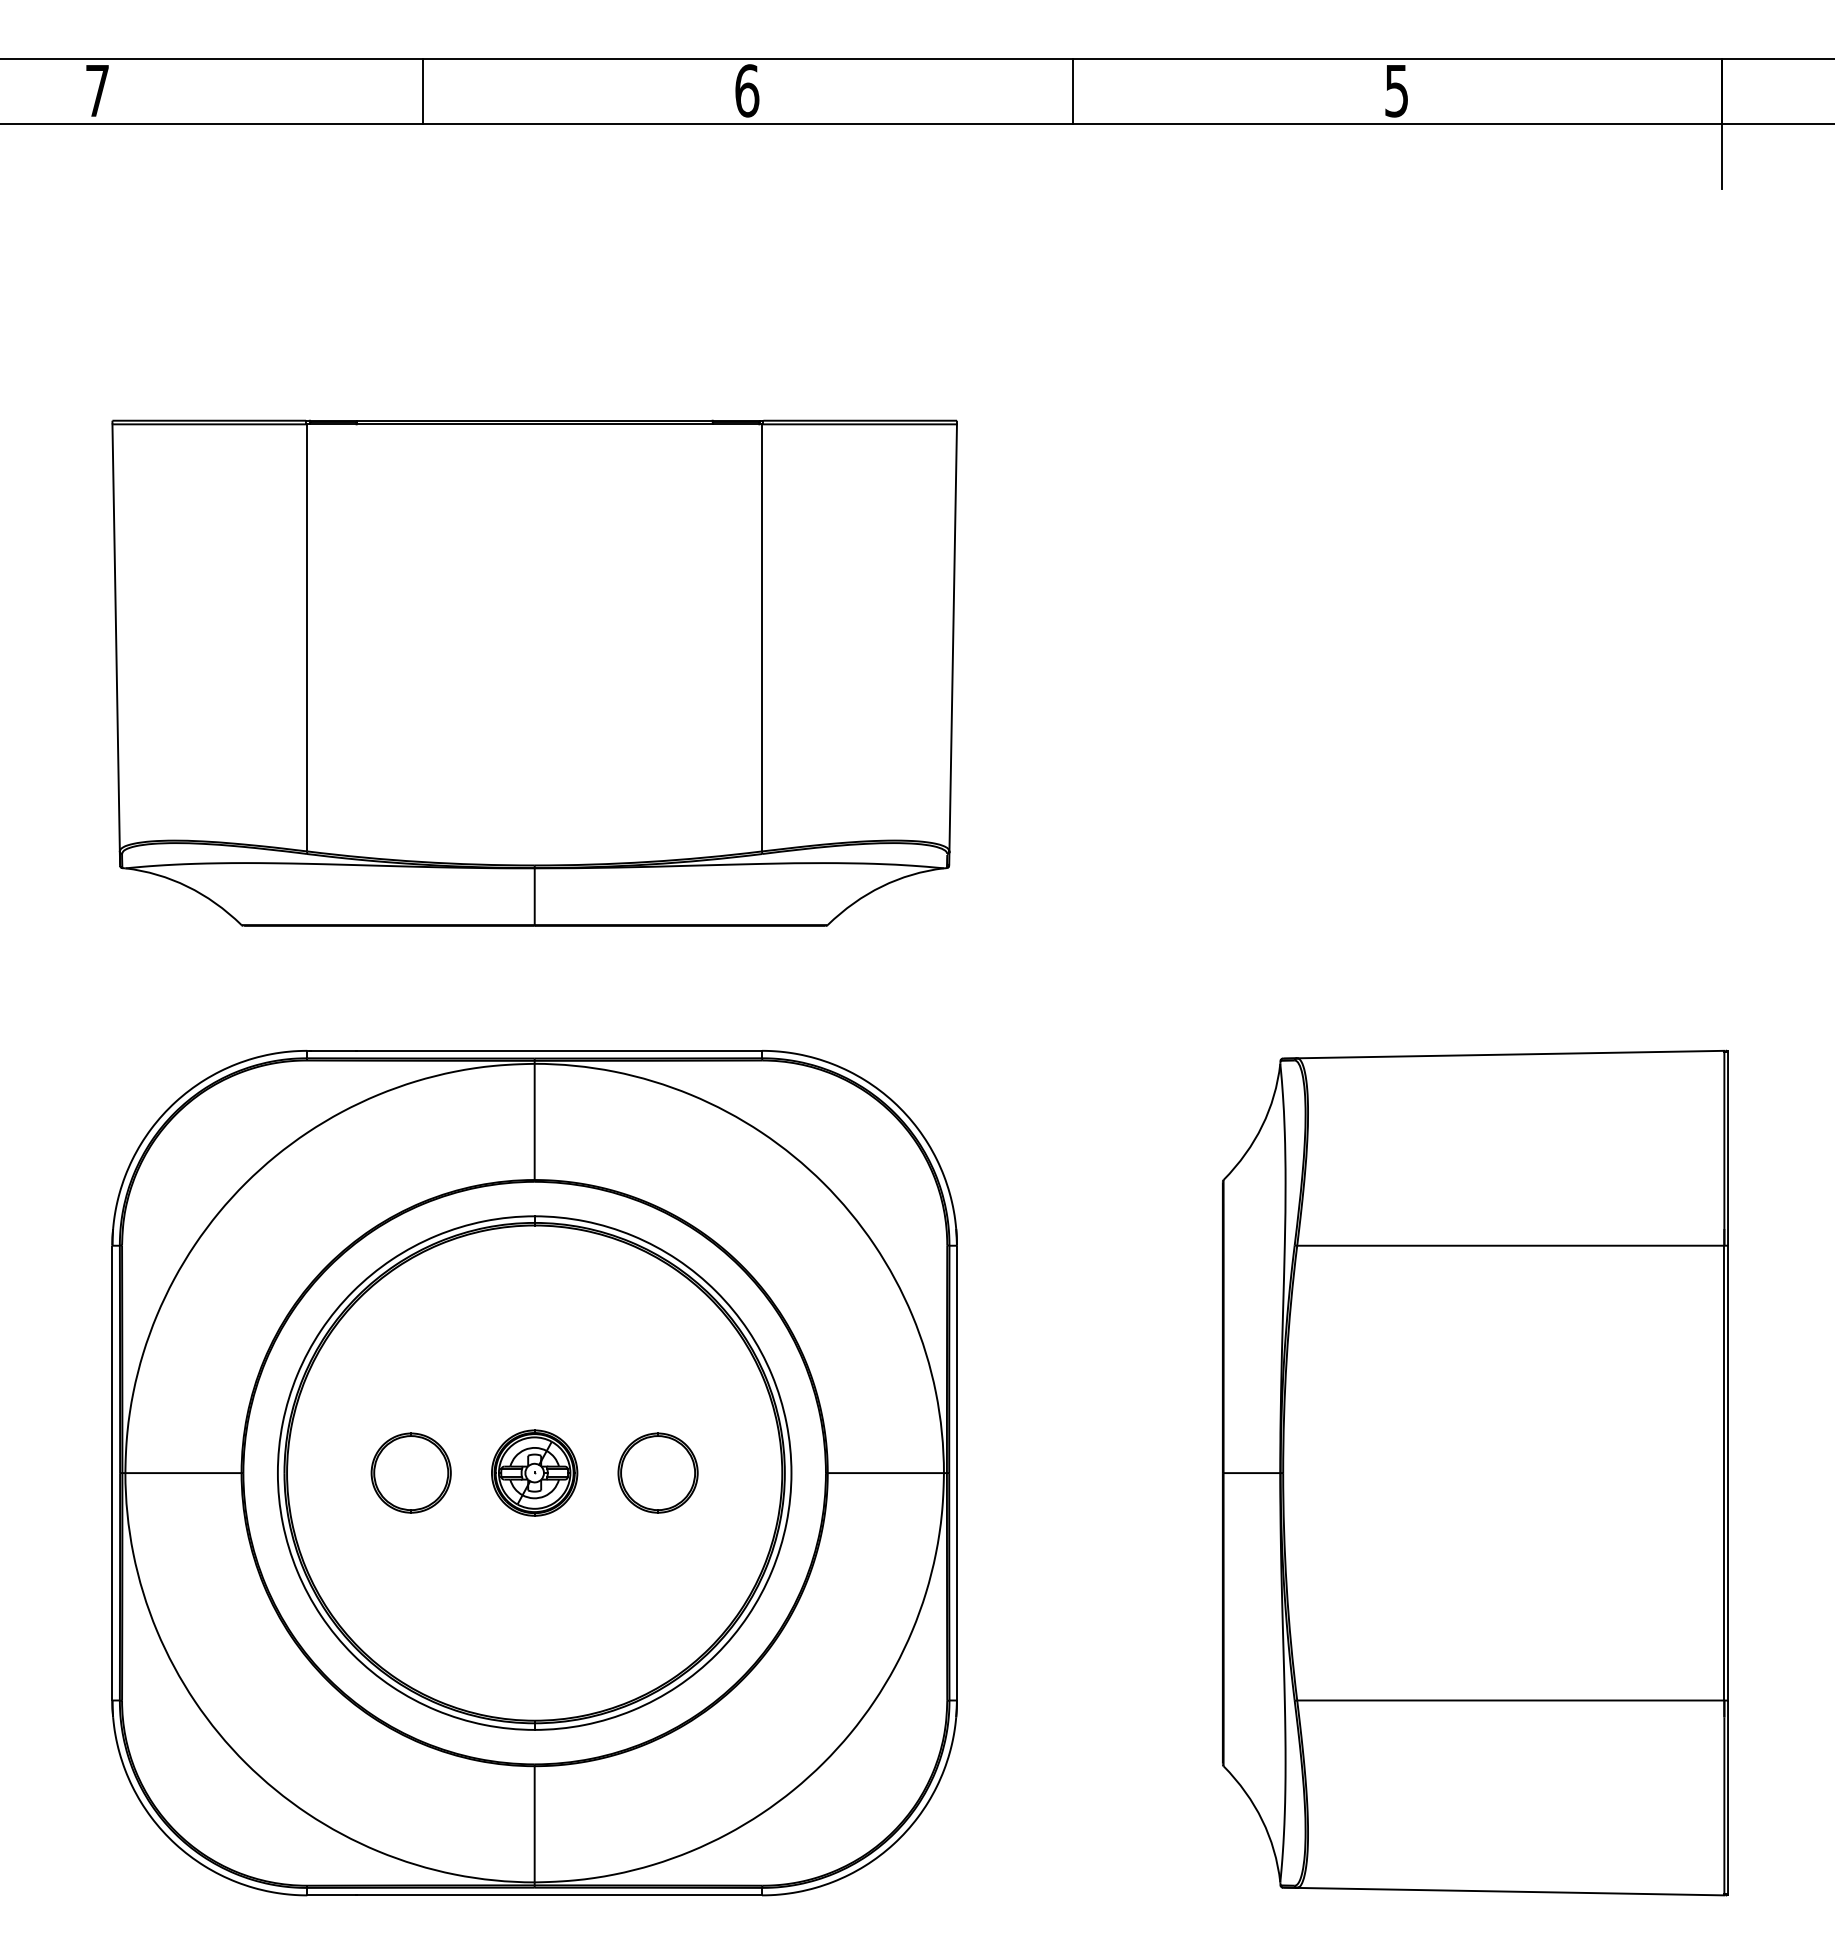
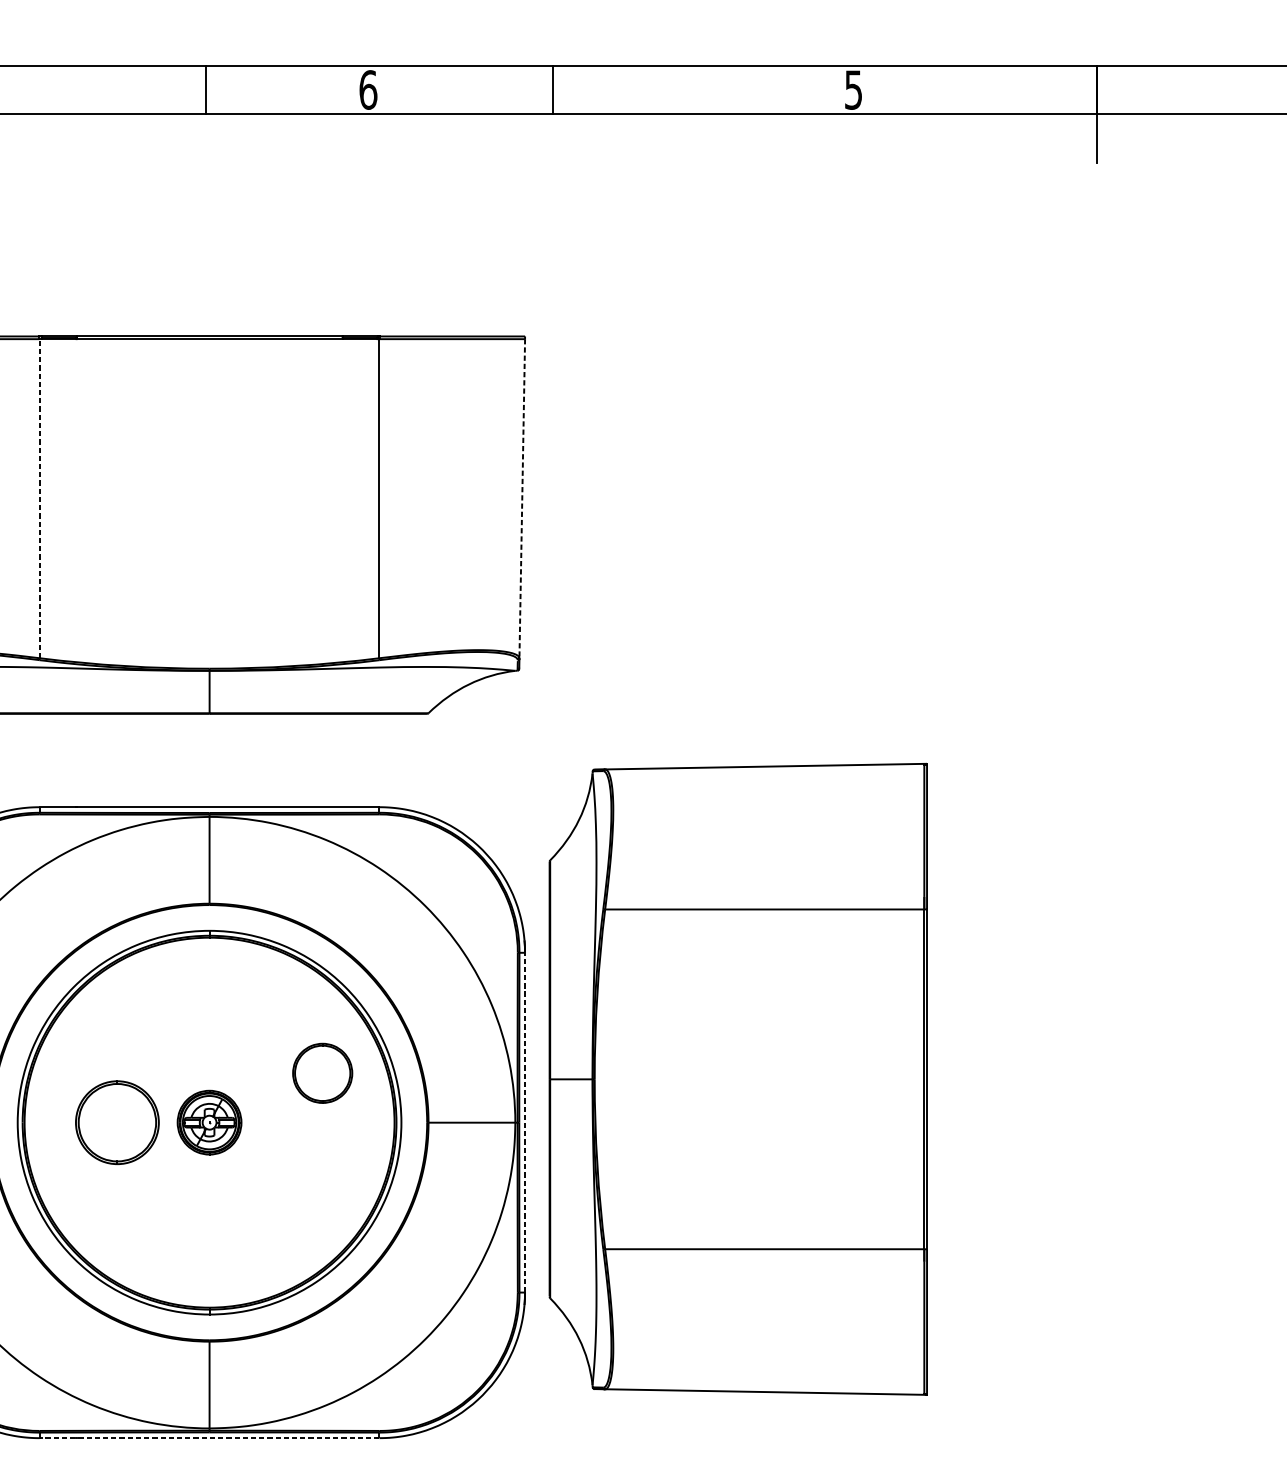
line: (422, 90) -> (205, 89), moved
line: (1072, 90) -> (553, 89), moved
line: (307, 637) -> (39, 498), solid -> dashed
line: (953, 637) -> (522, 498), solid -> dashed
line: (956, 1471) -> (524, 1121), solid -> dashed
part: (410, 1472) -> (116, 1122), size x1.4
part: (657, 1472) -> (322, 1072), moved
part: (1475, 1472) -> (738, 1078), moved
line: (534, 1895) -> (209, 1438), solid -> dashed

